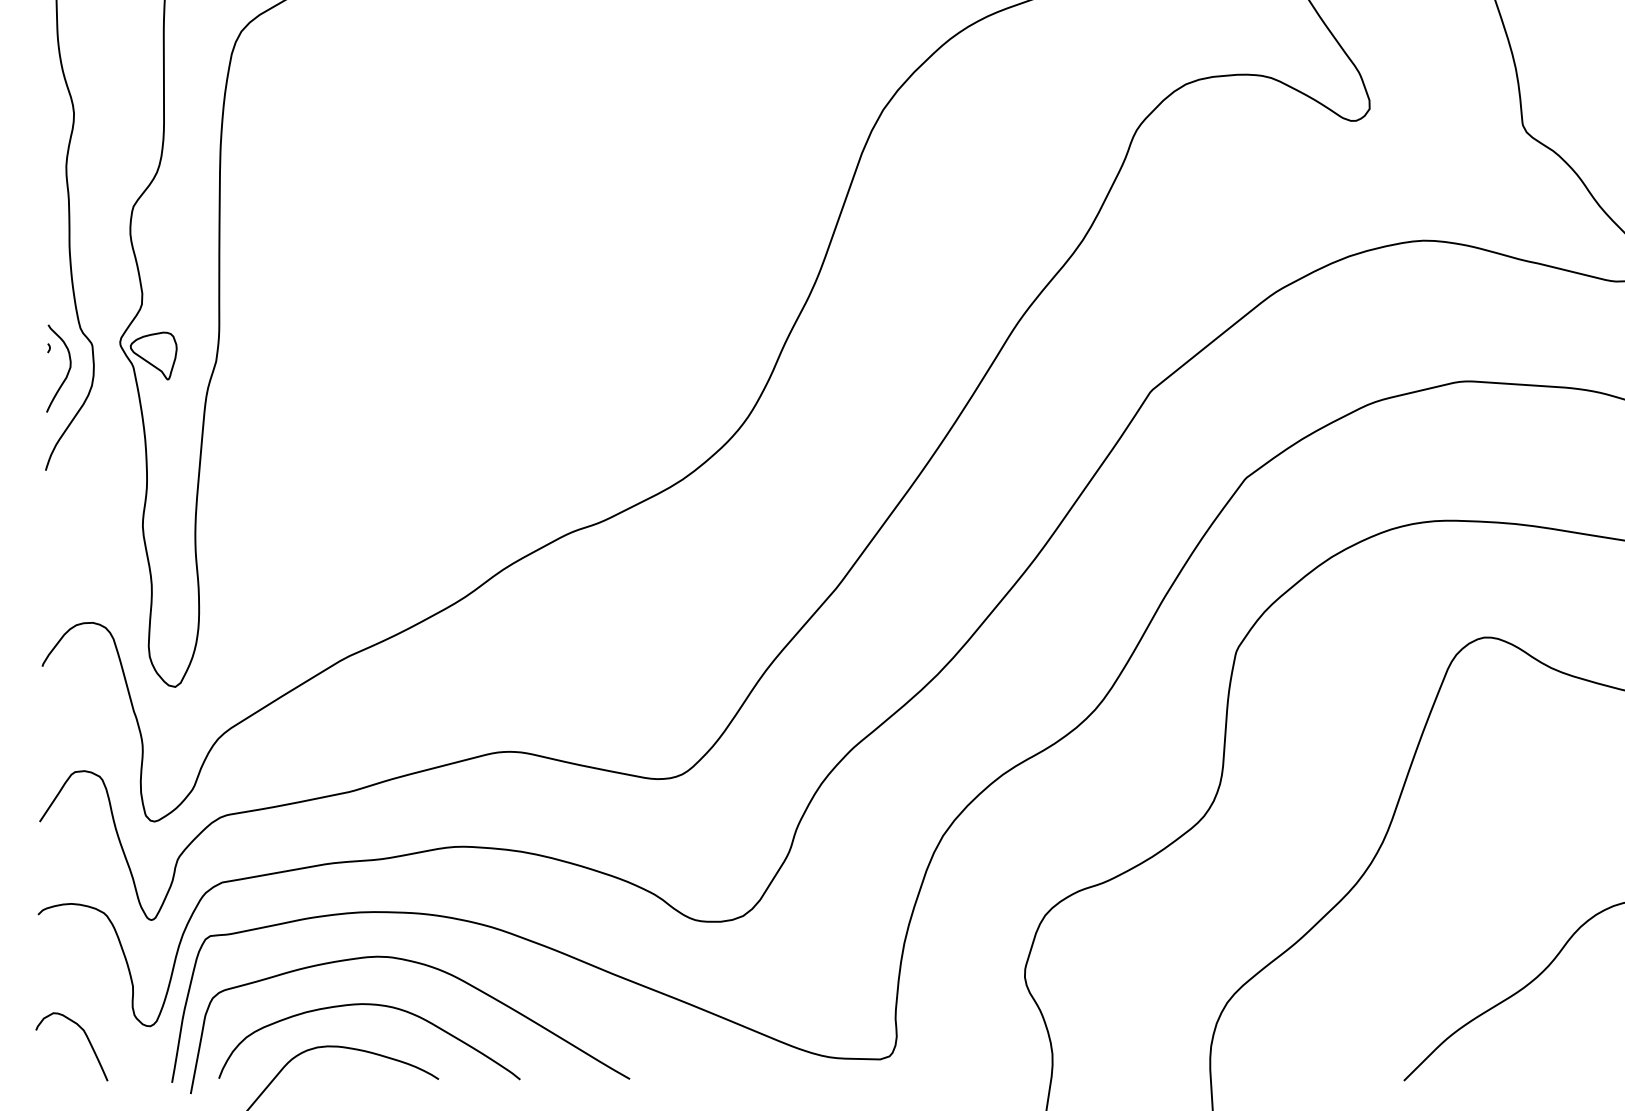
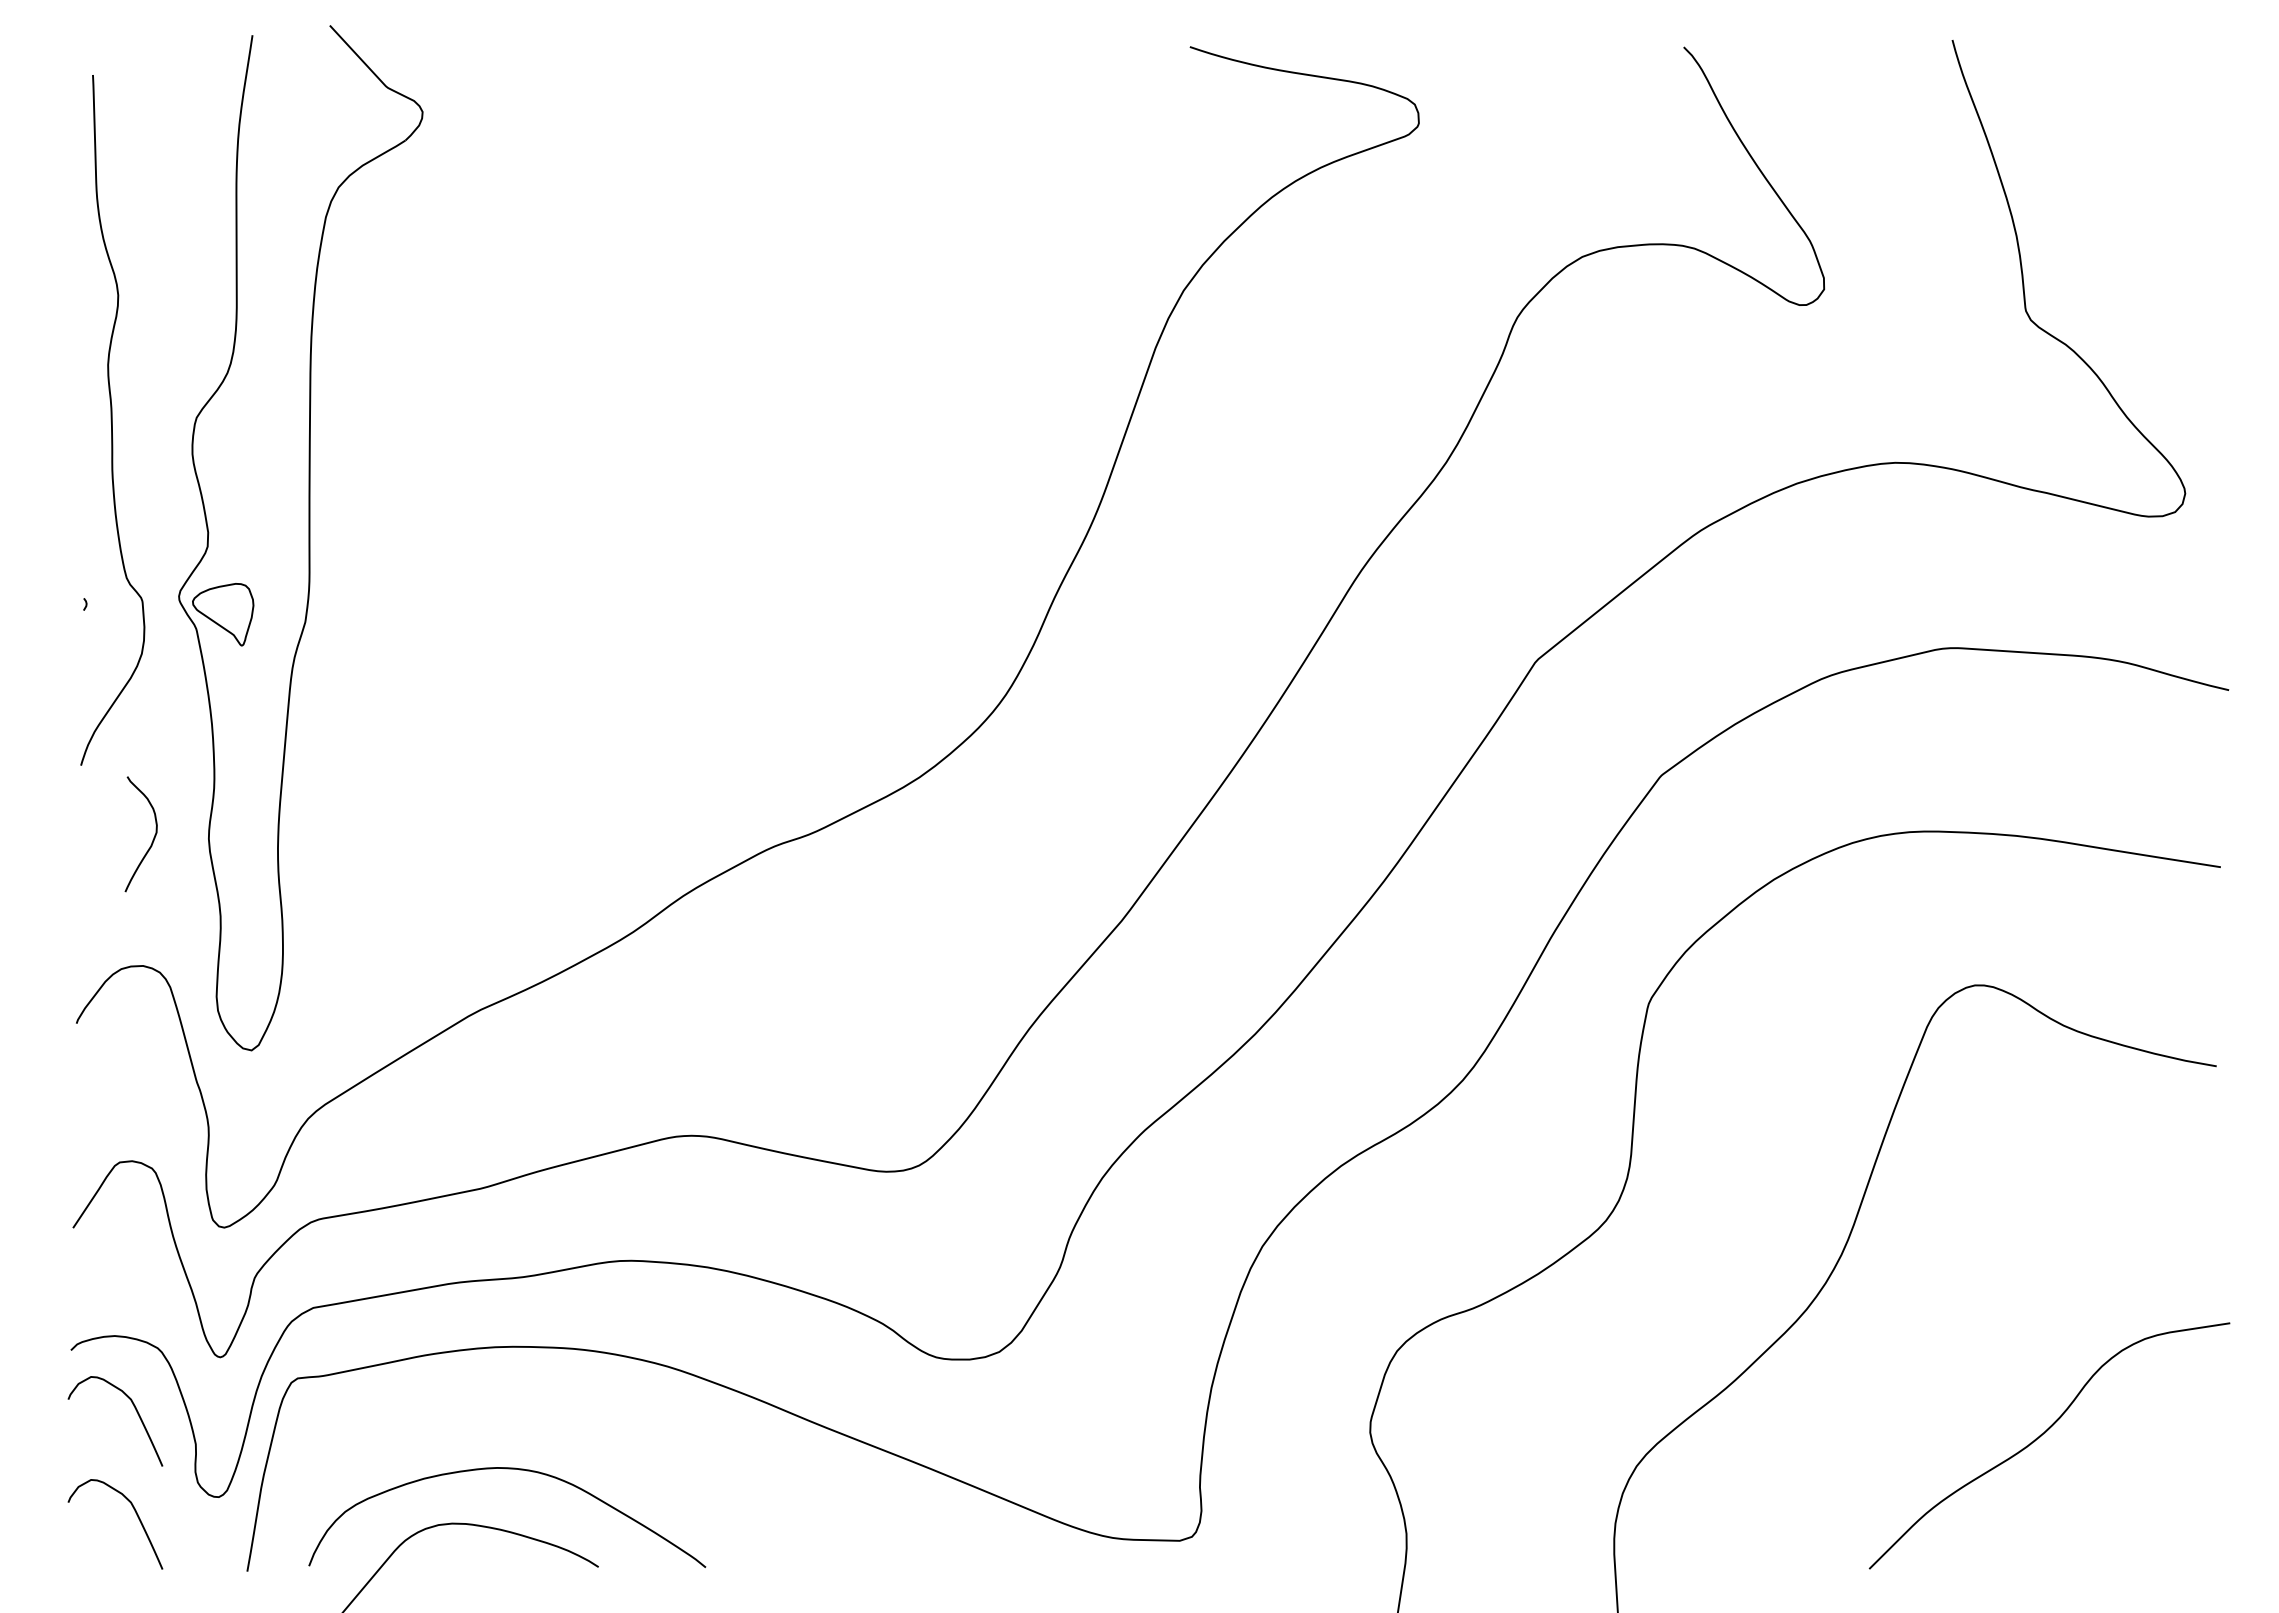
curve: (67, 372) -> (152, 839), moved
curve: (87, 960) -> (135, 1410), added
curve: (429, 967) -> (586, 1419), removed

